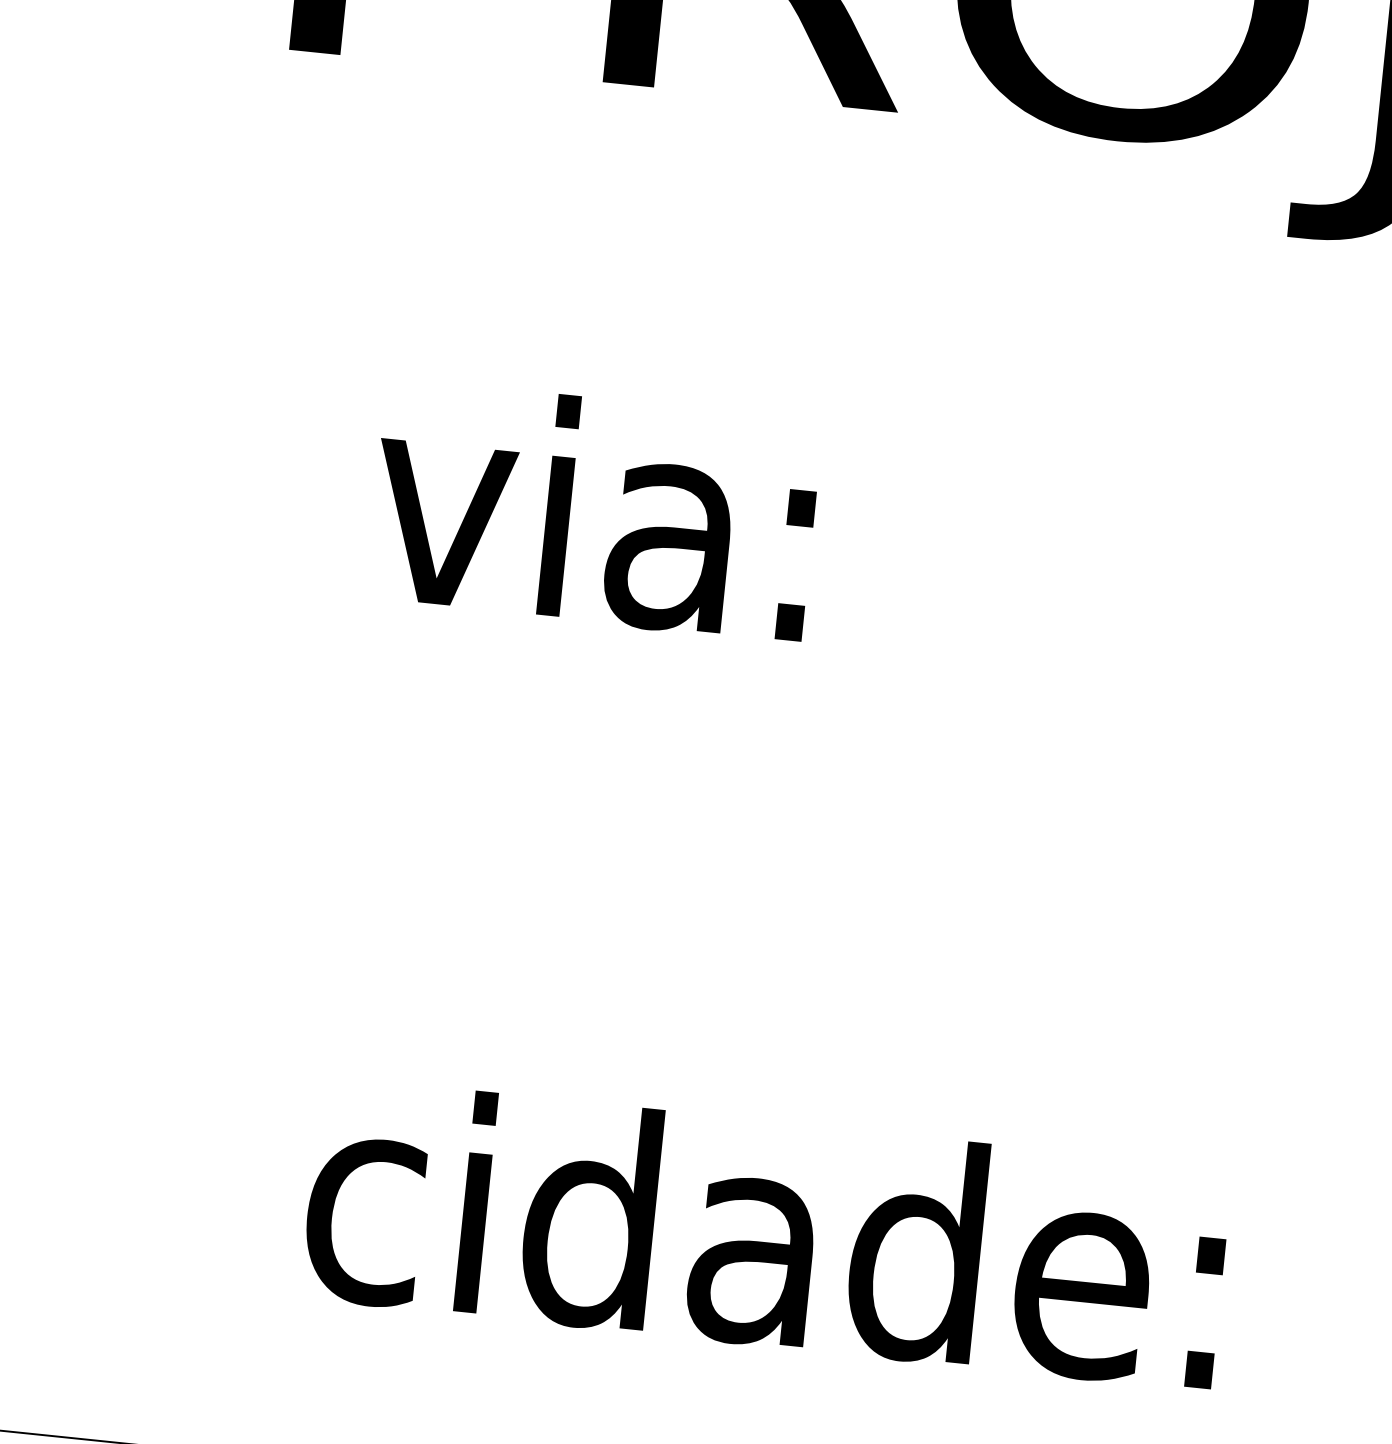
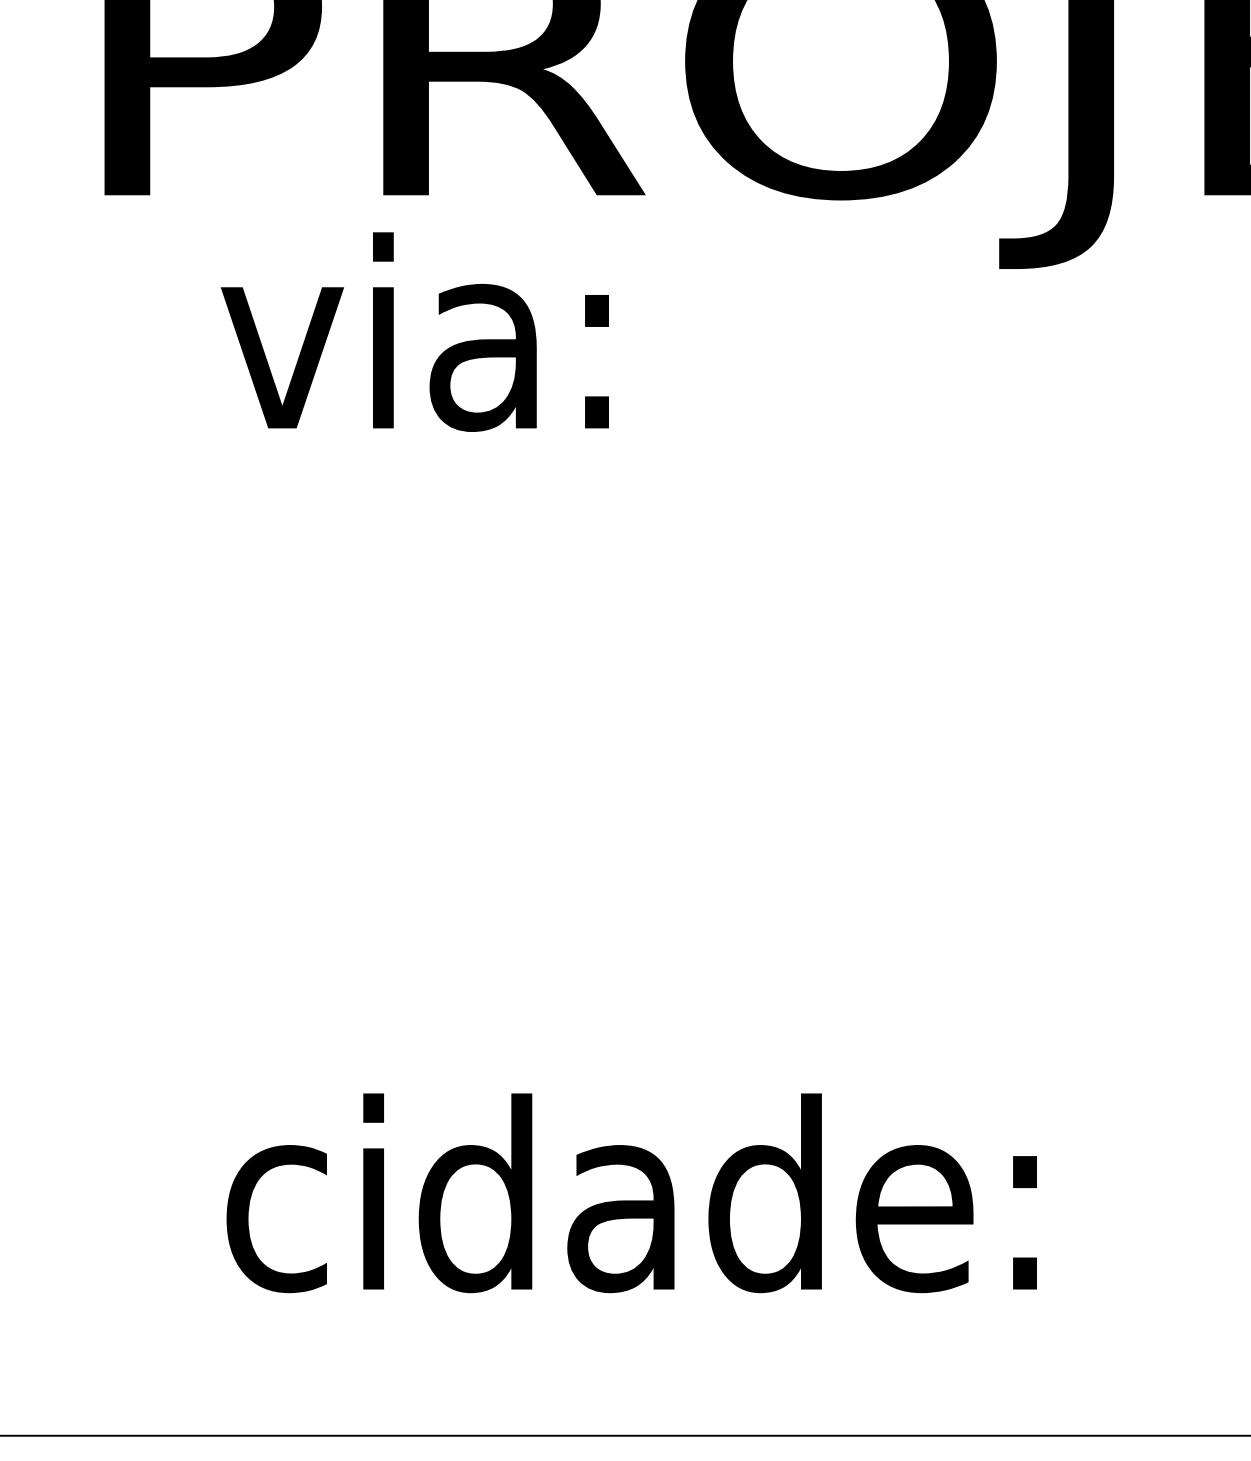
text: (593, 510) -> (414, 331), moved

